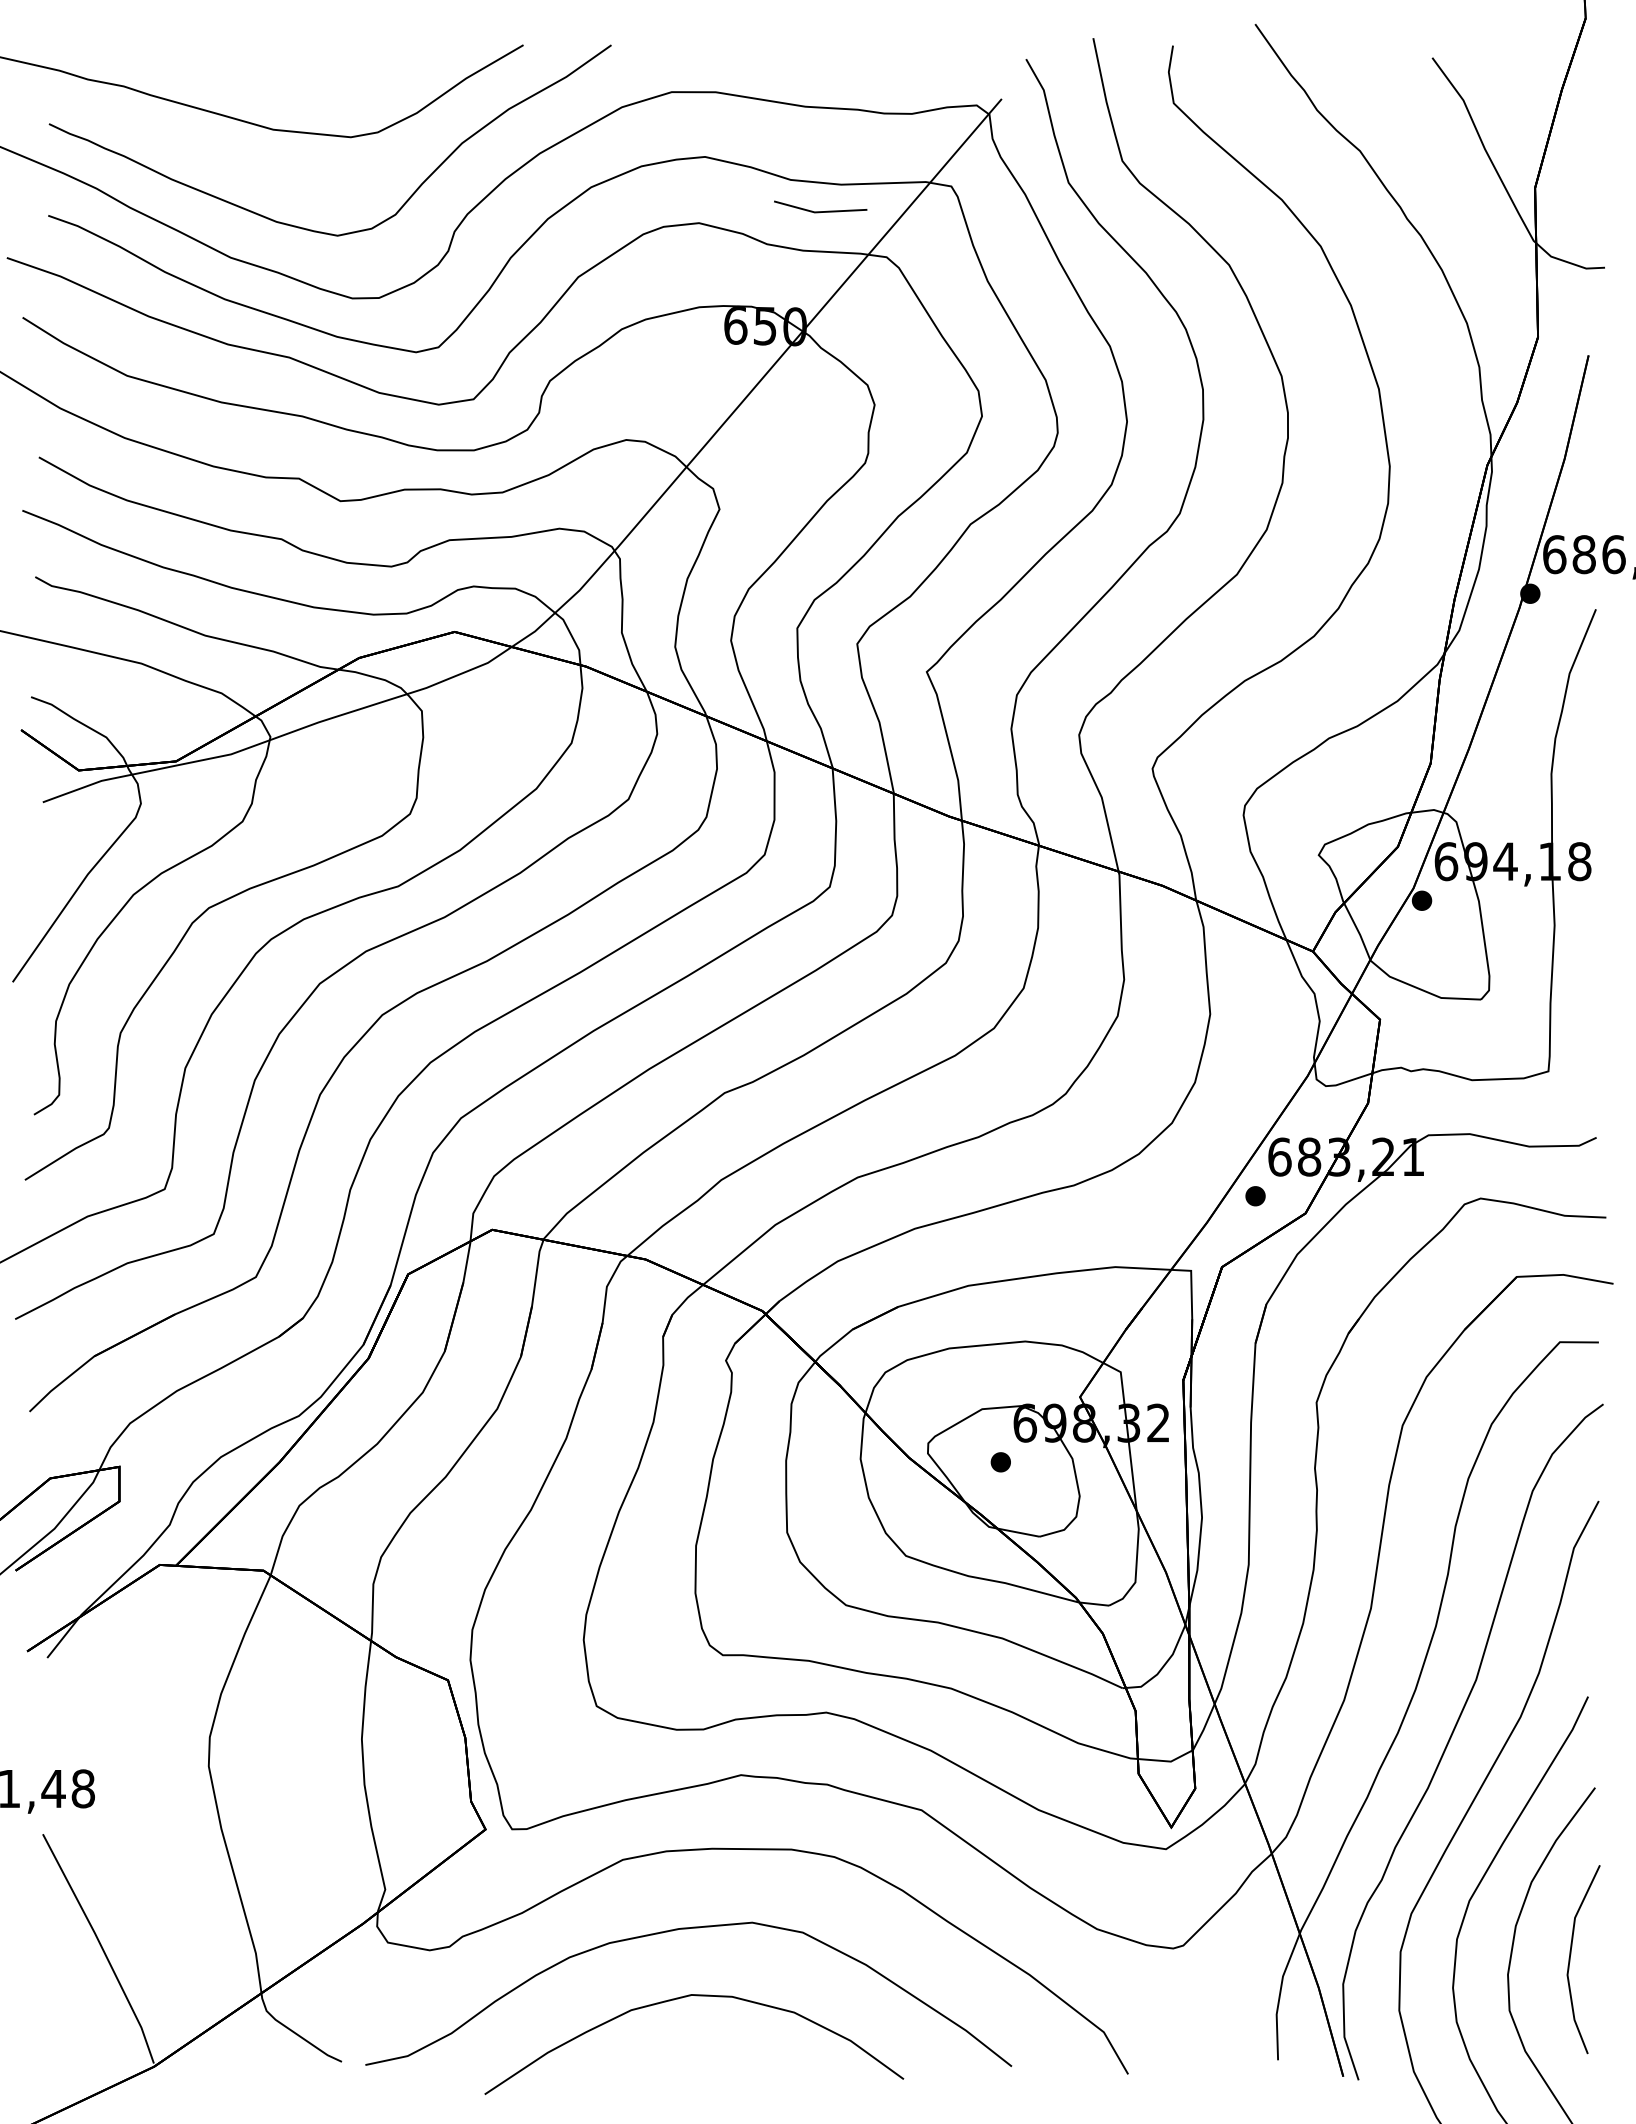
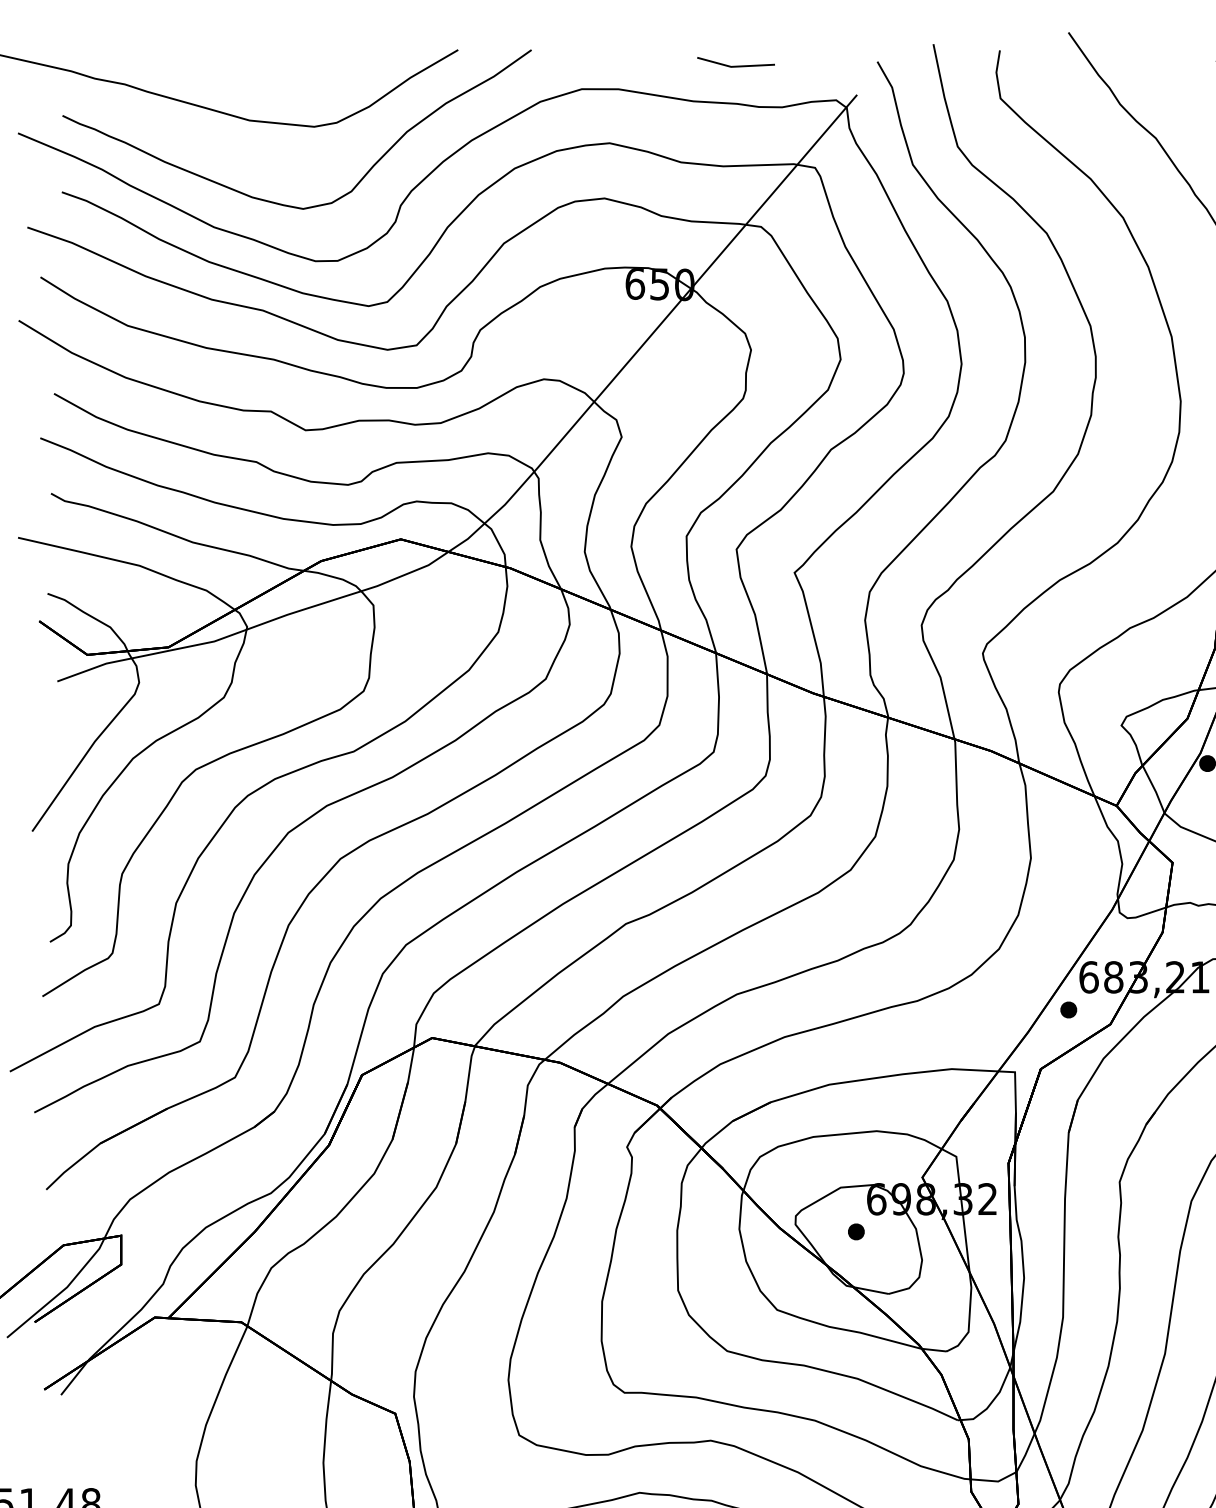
line: (820, 211) -> (735, 66), moved

